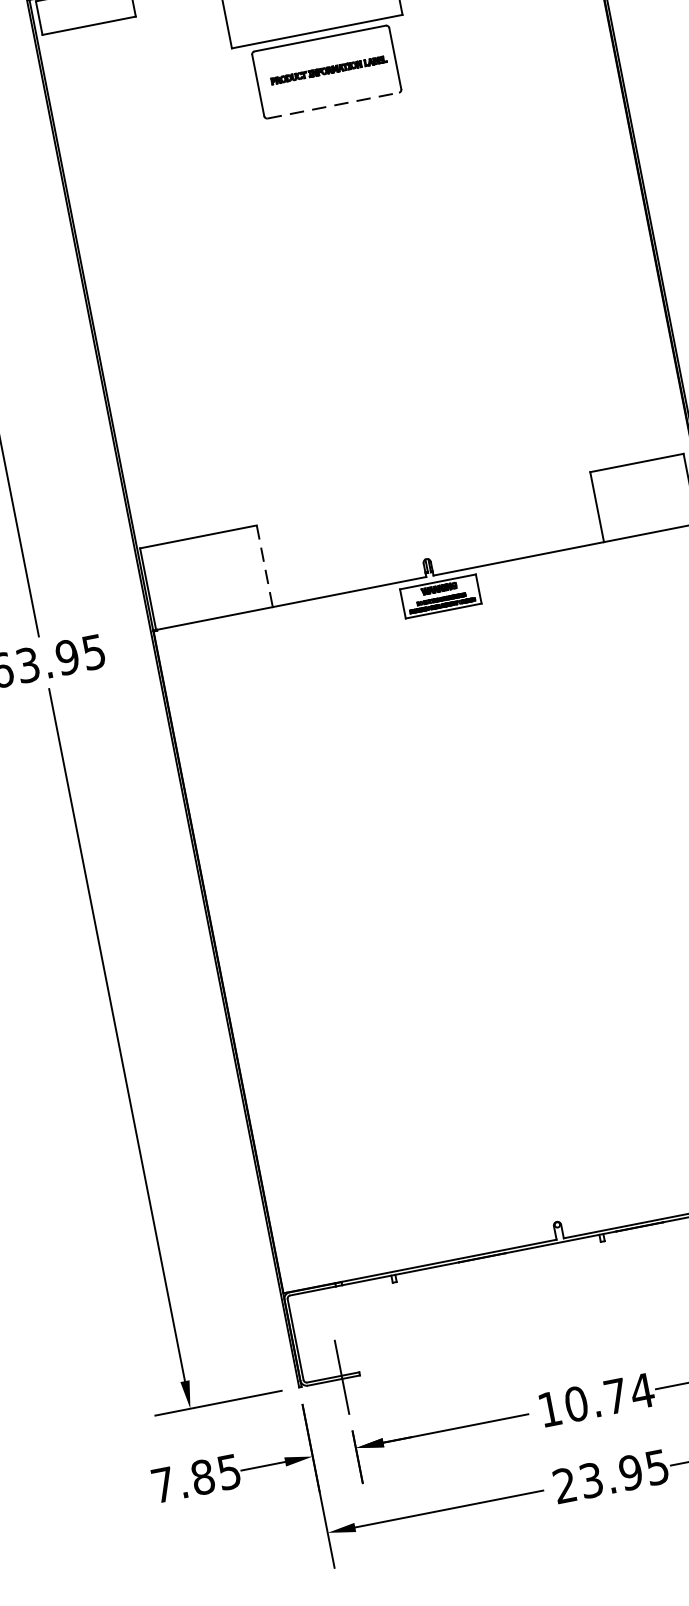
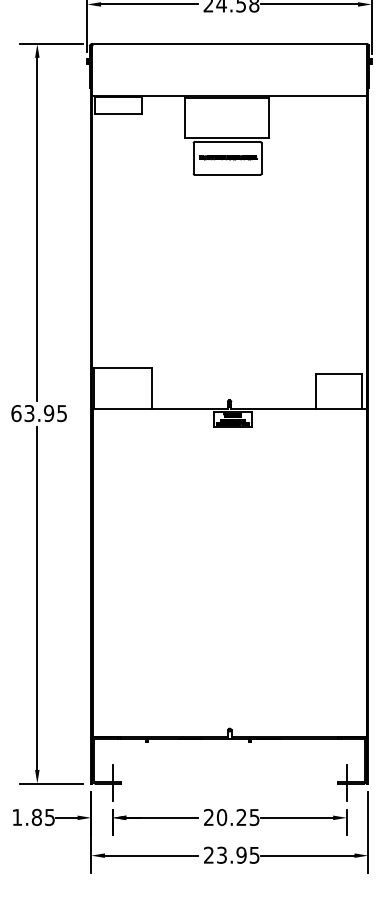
line: (333, 106) -> (227, 175), dashed -> solid
line: (264, 566) -> (151, 388), dashed -> solid
text: (597, 1399) -> (232, 817), 10.74 -> 20.25
text: (163, 1485) -> (17, 817), 7.85 -> 1.85

